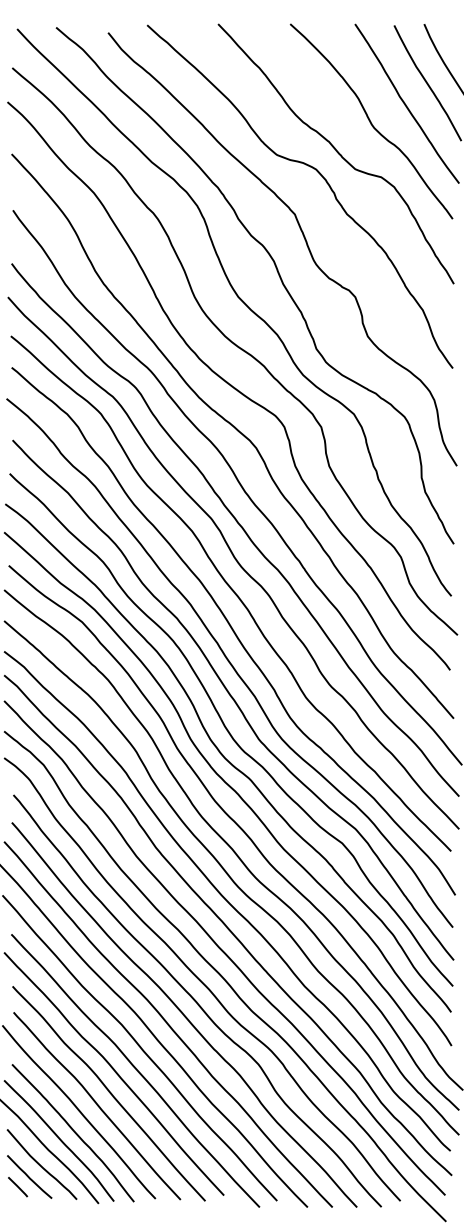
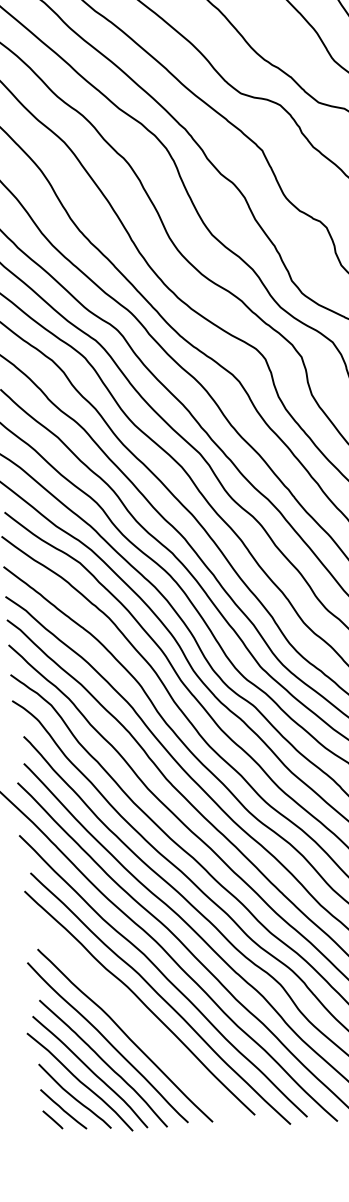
curve: (108, 1092) -> (135, 1021), removed

